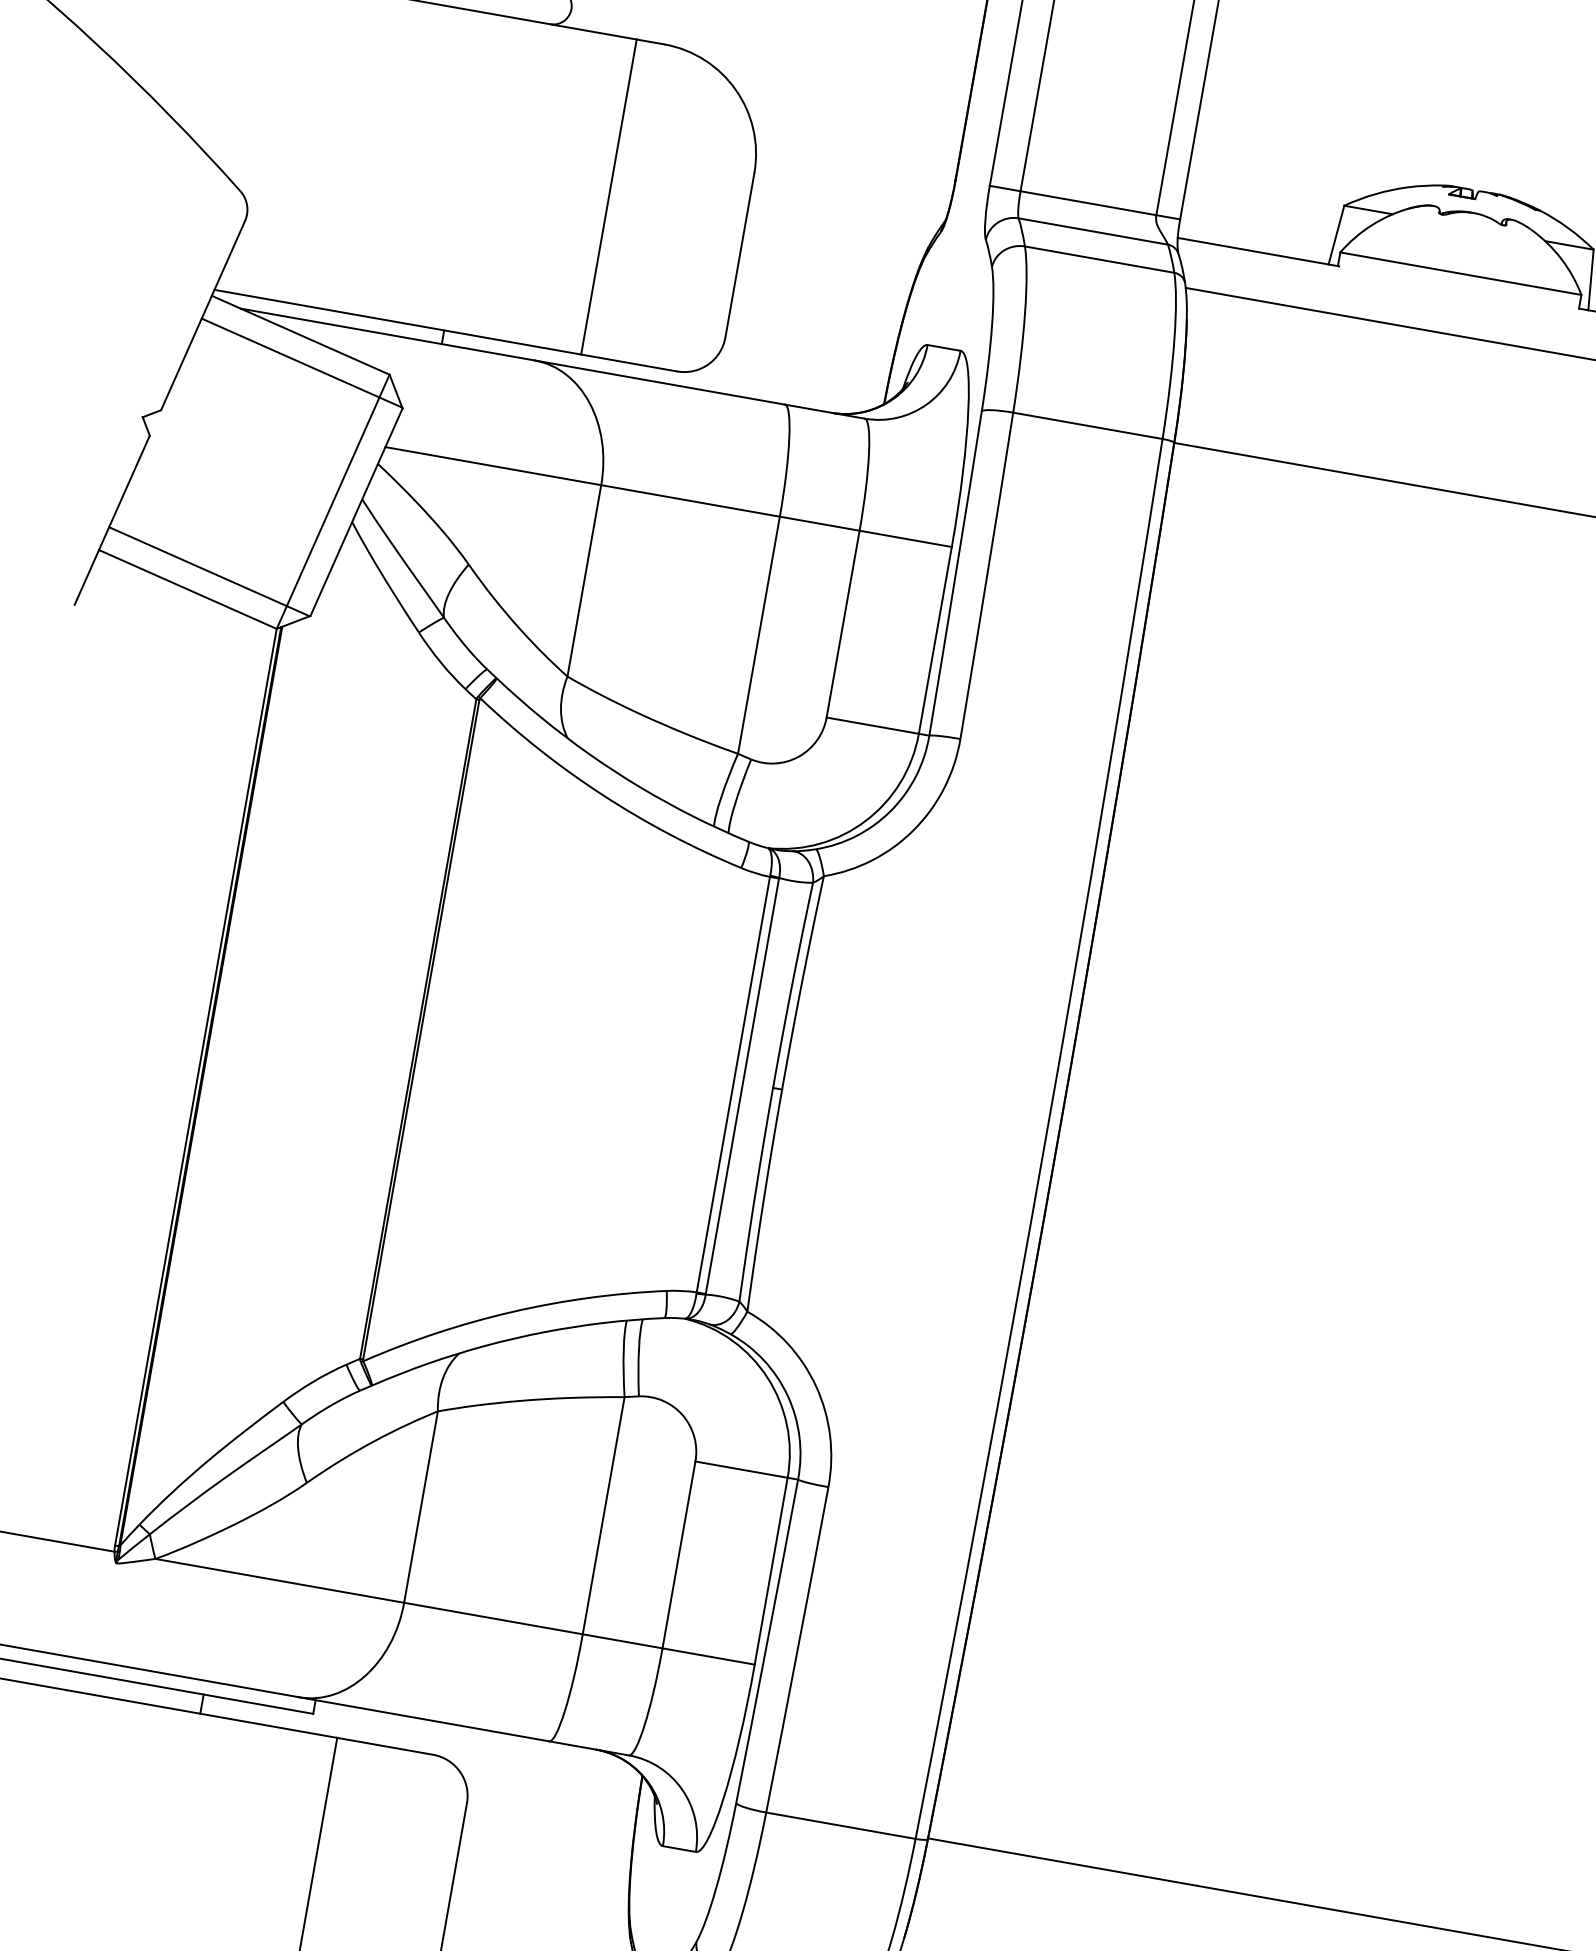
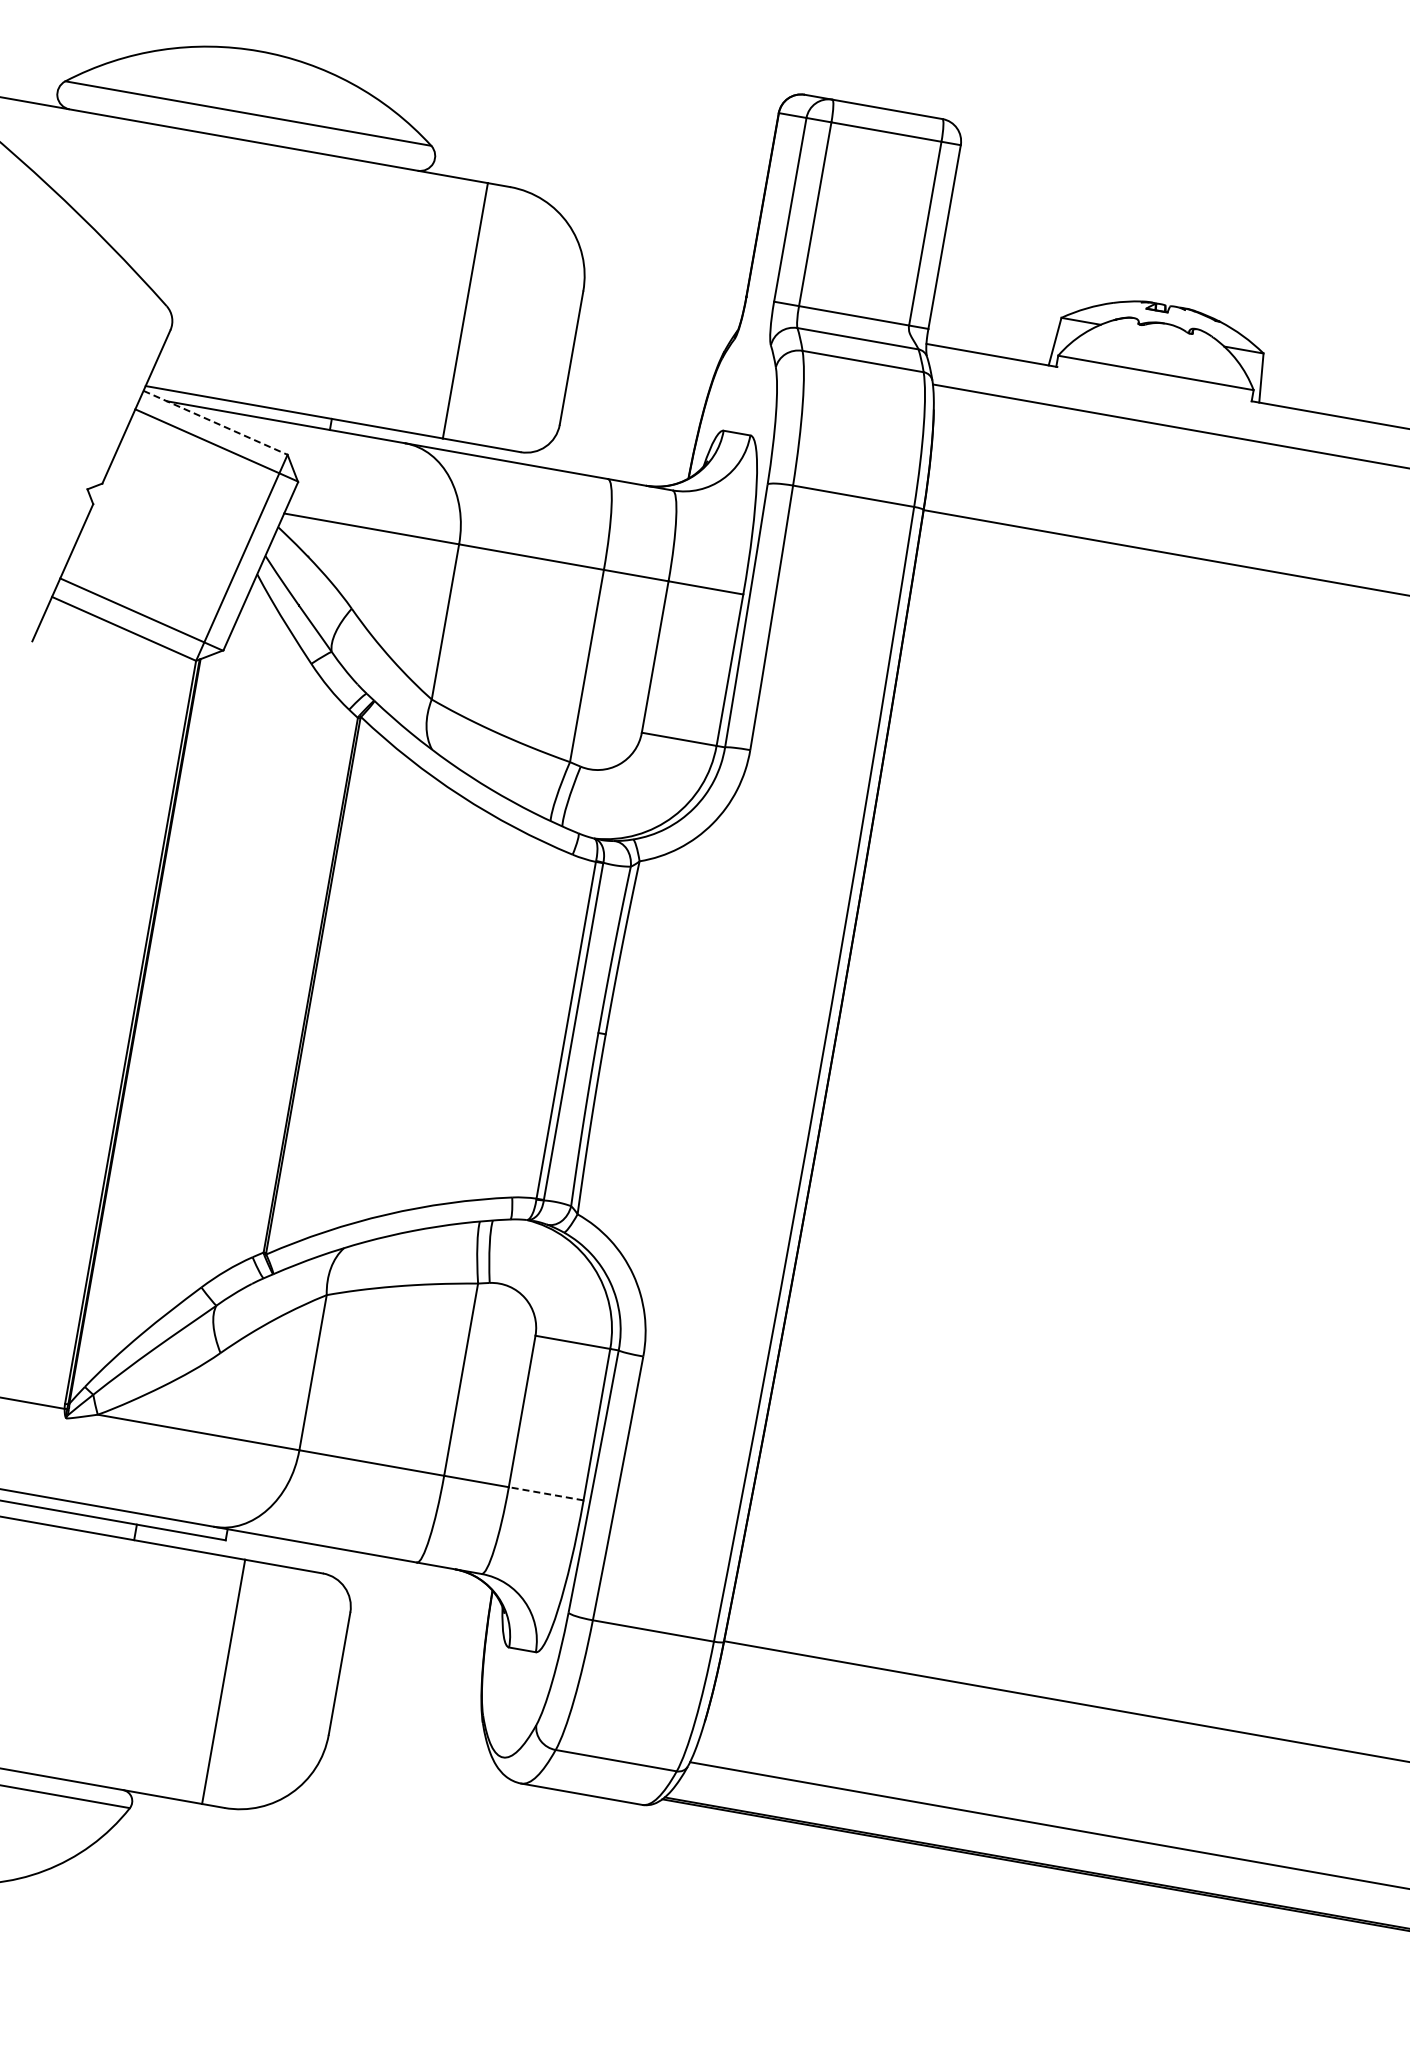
line: (300, 334) -> (215, 422), solid -> dashed
line: (709, 1656) -> (546, 1493), solid -> dashed

